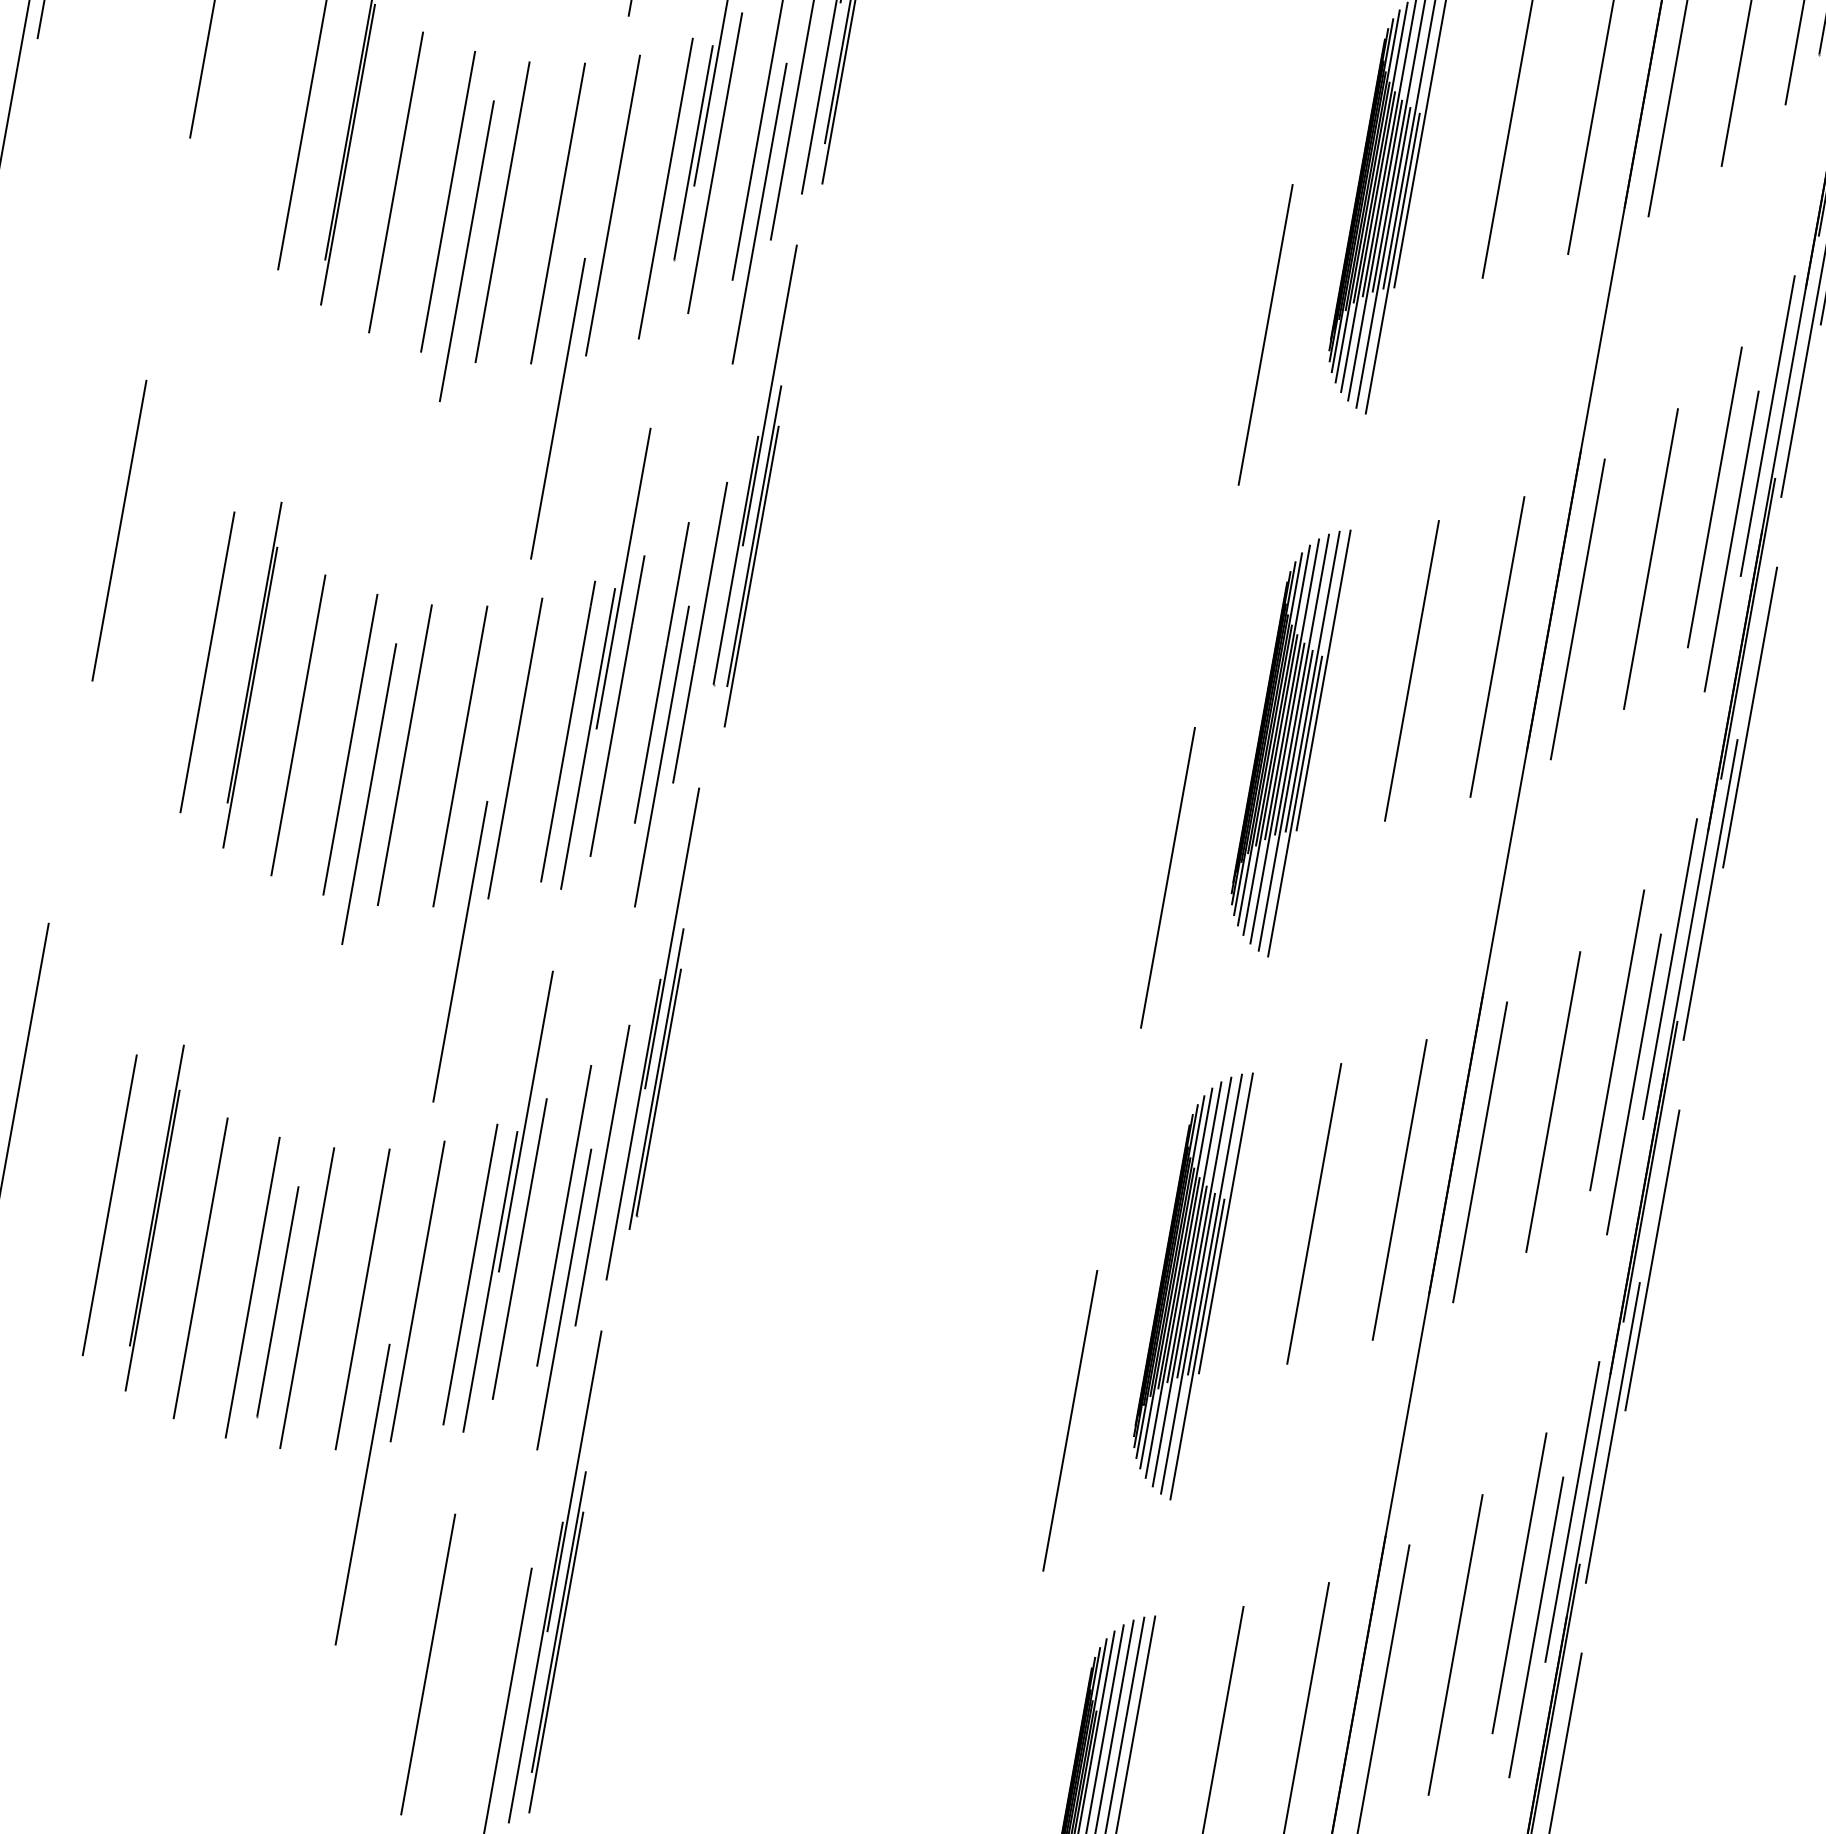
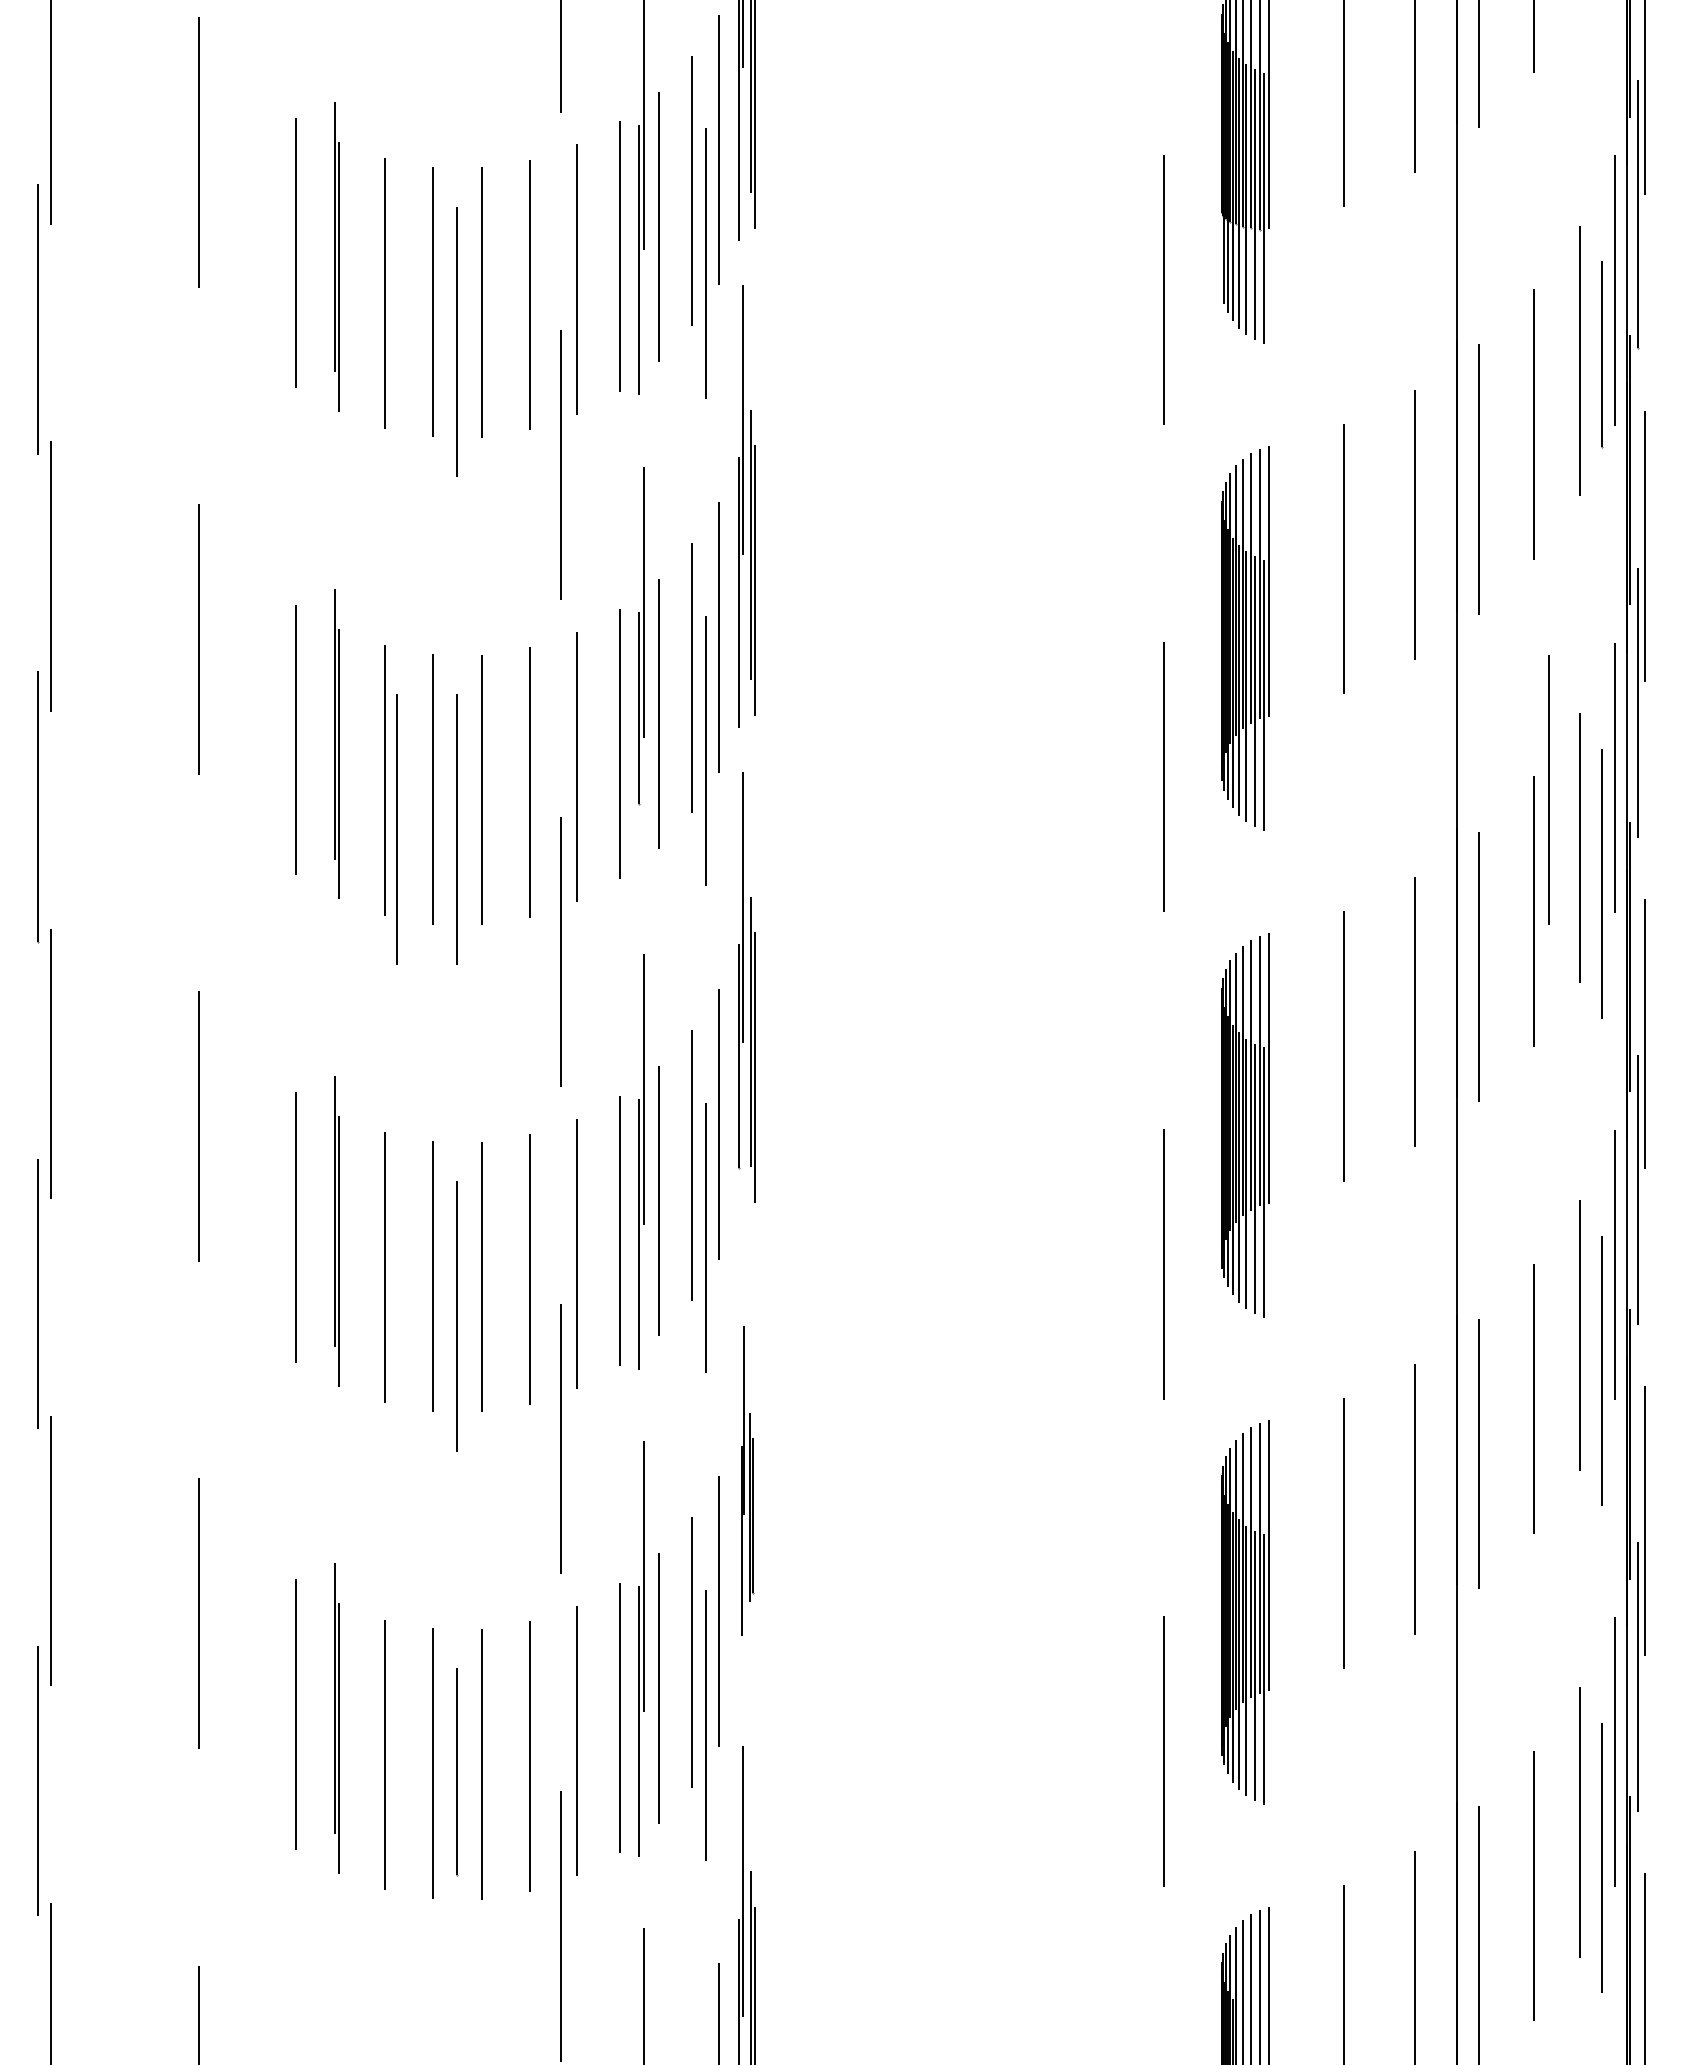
line: (399, 239) -> (396, 829), added
line: (1691, 425) -> (1548, 789), added
part: (659, 1035) -> (747, 1480), size x0.7

